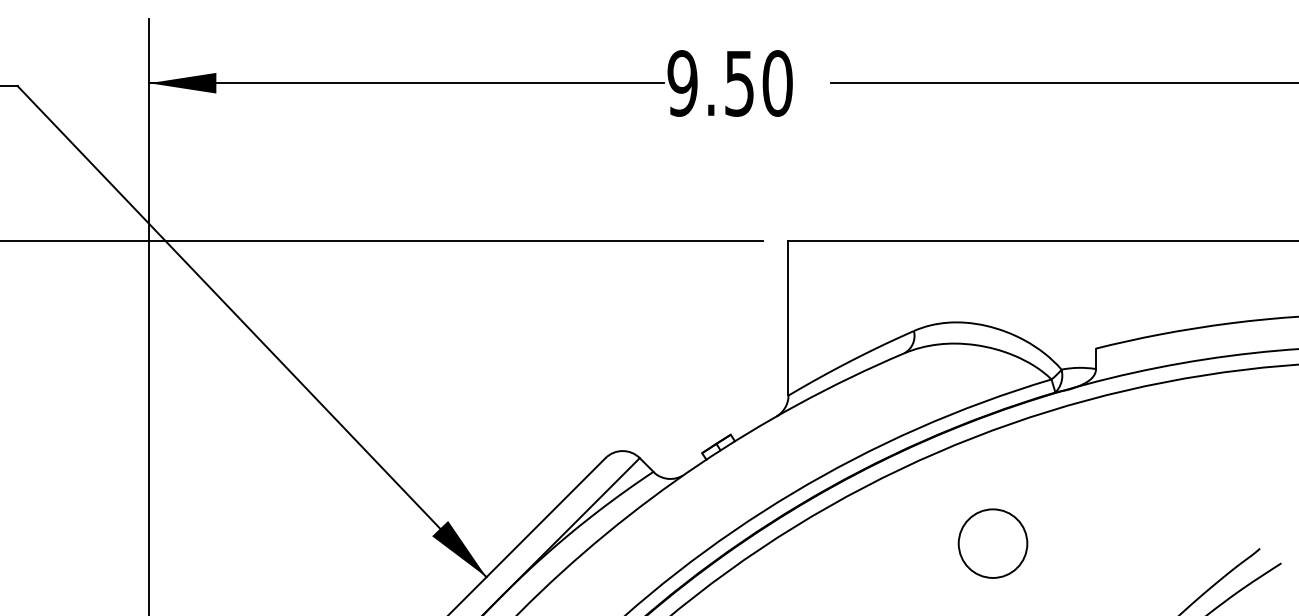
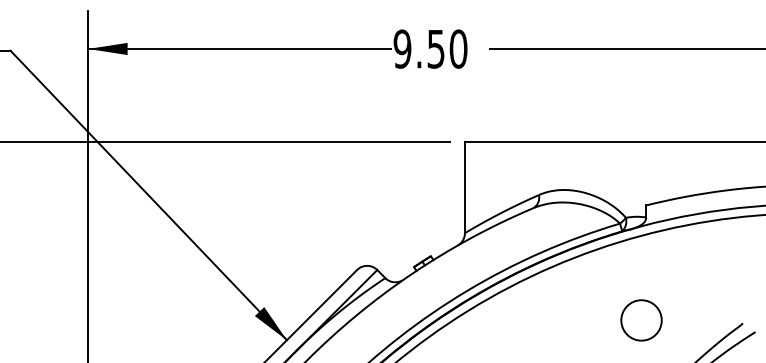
circle: (992, 543) -> (641, 320), moved

